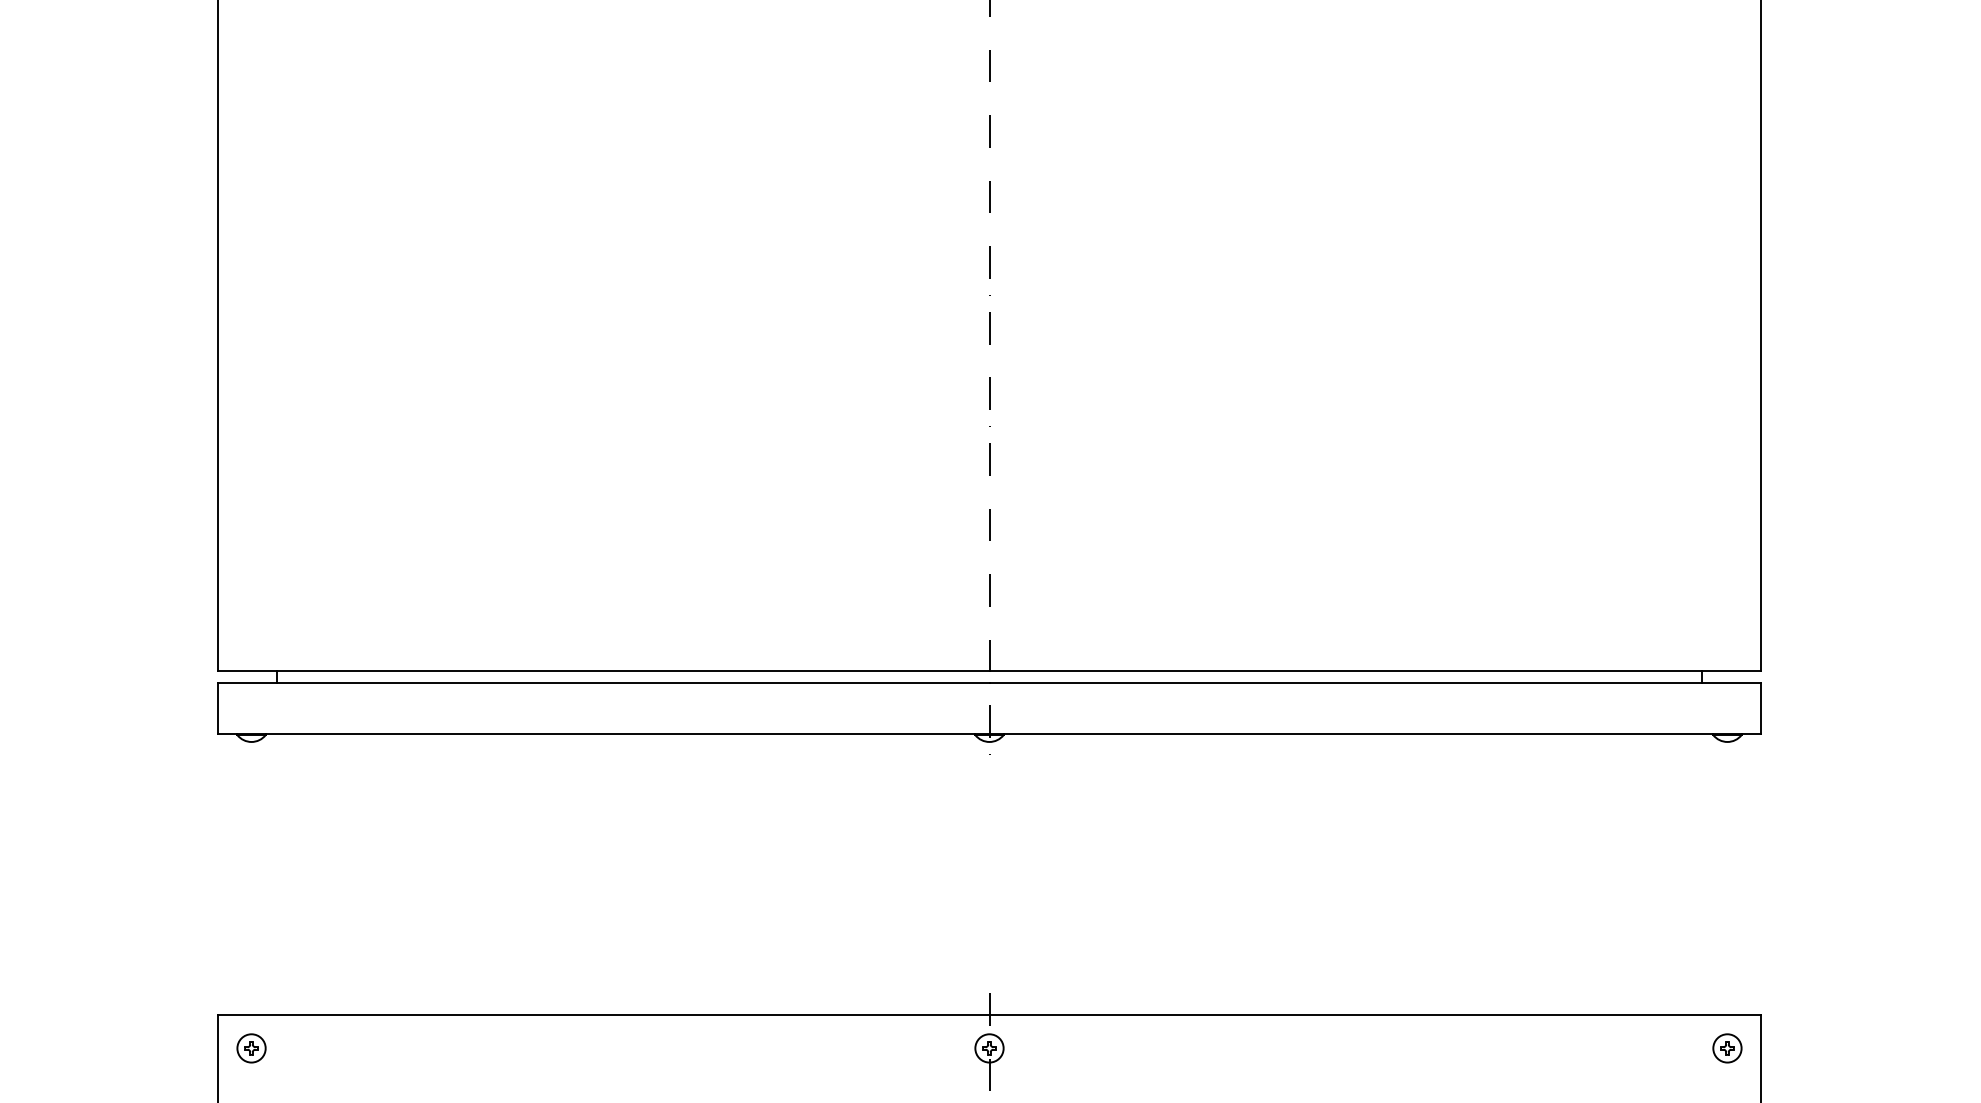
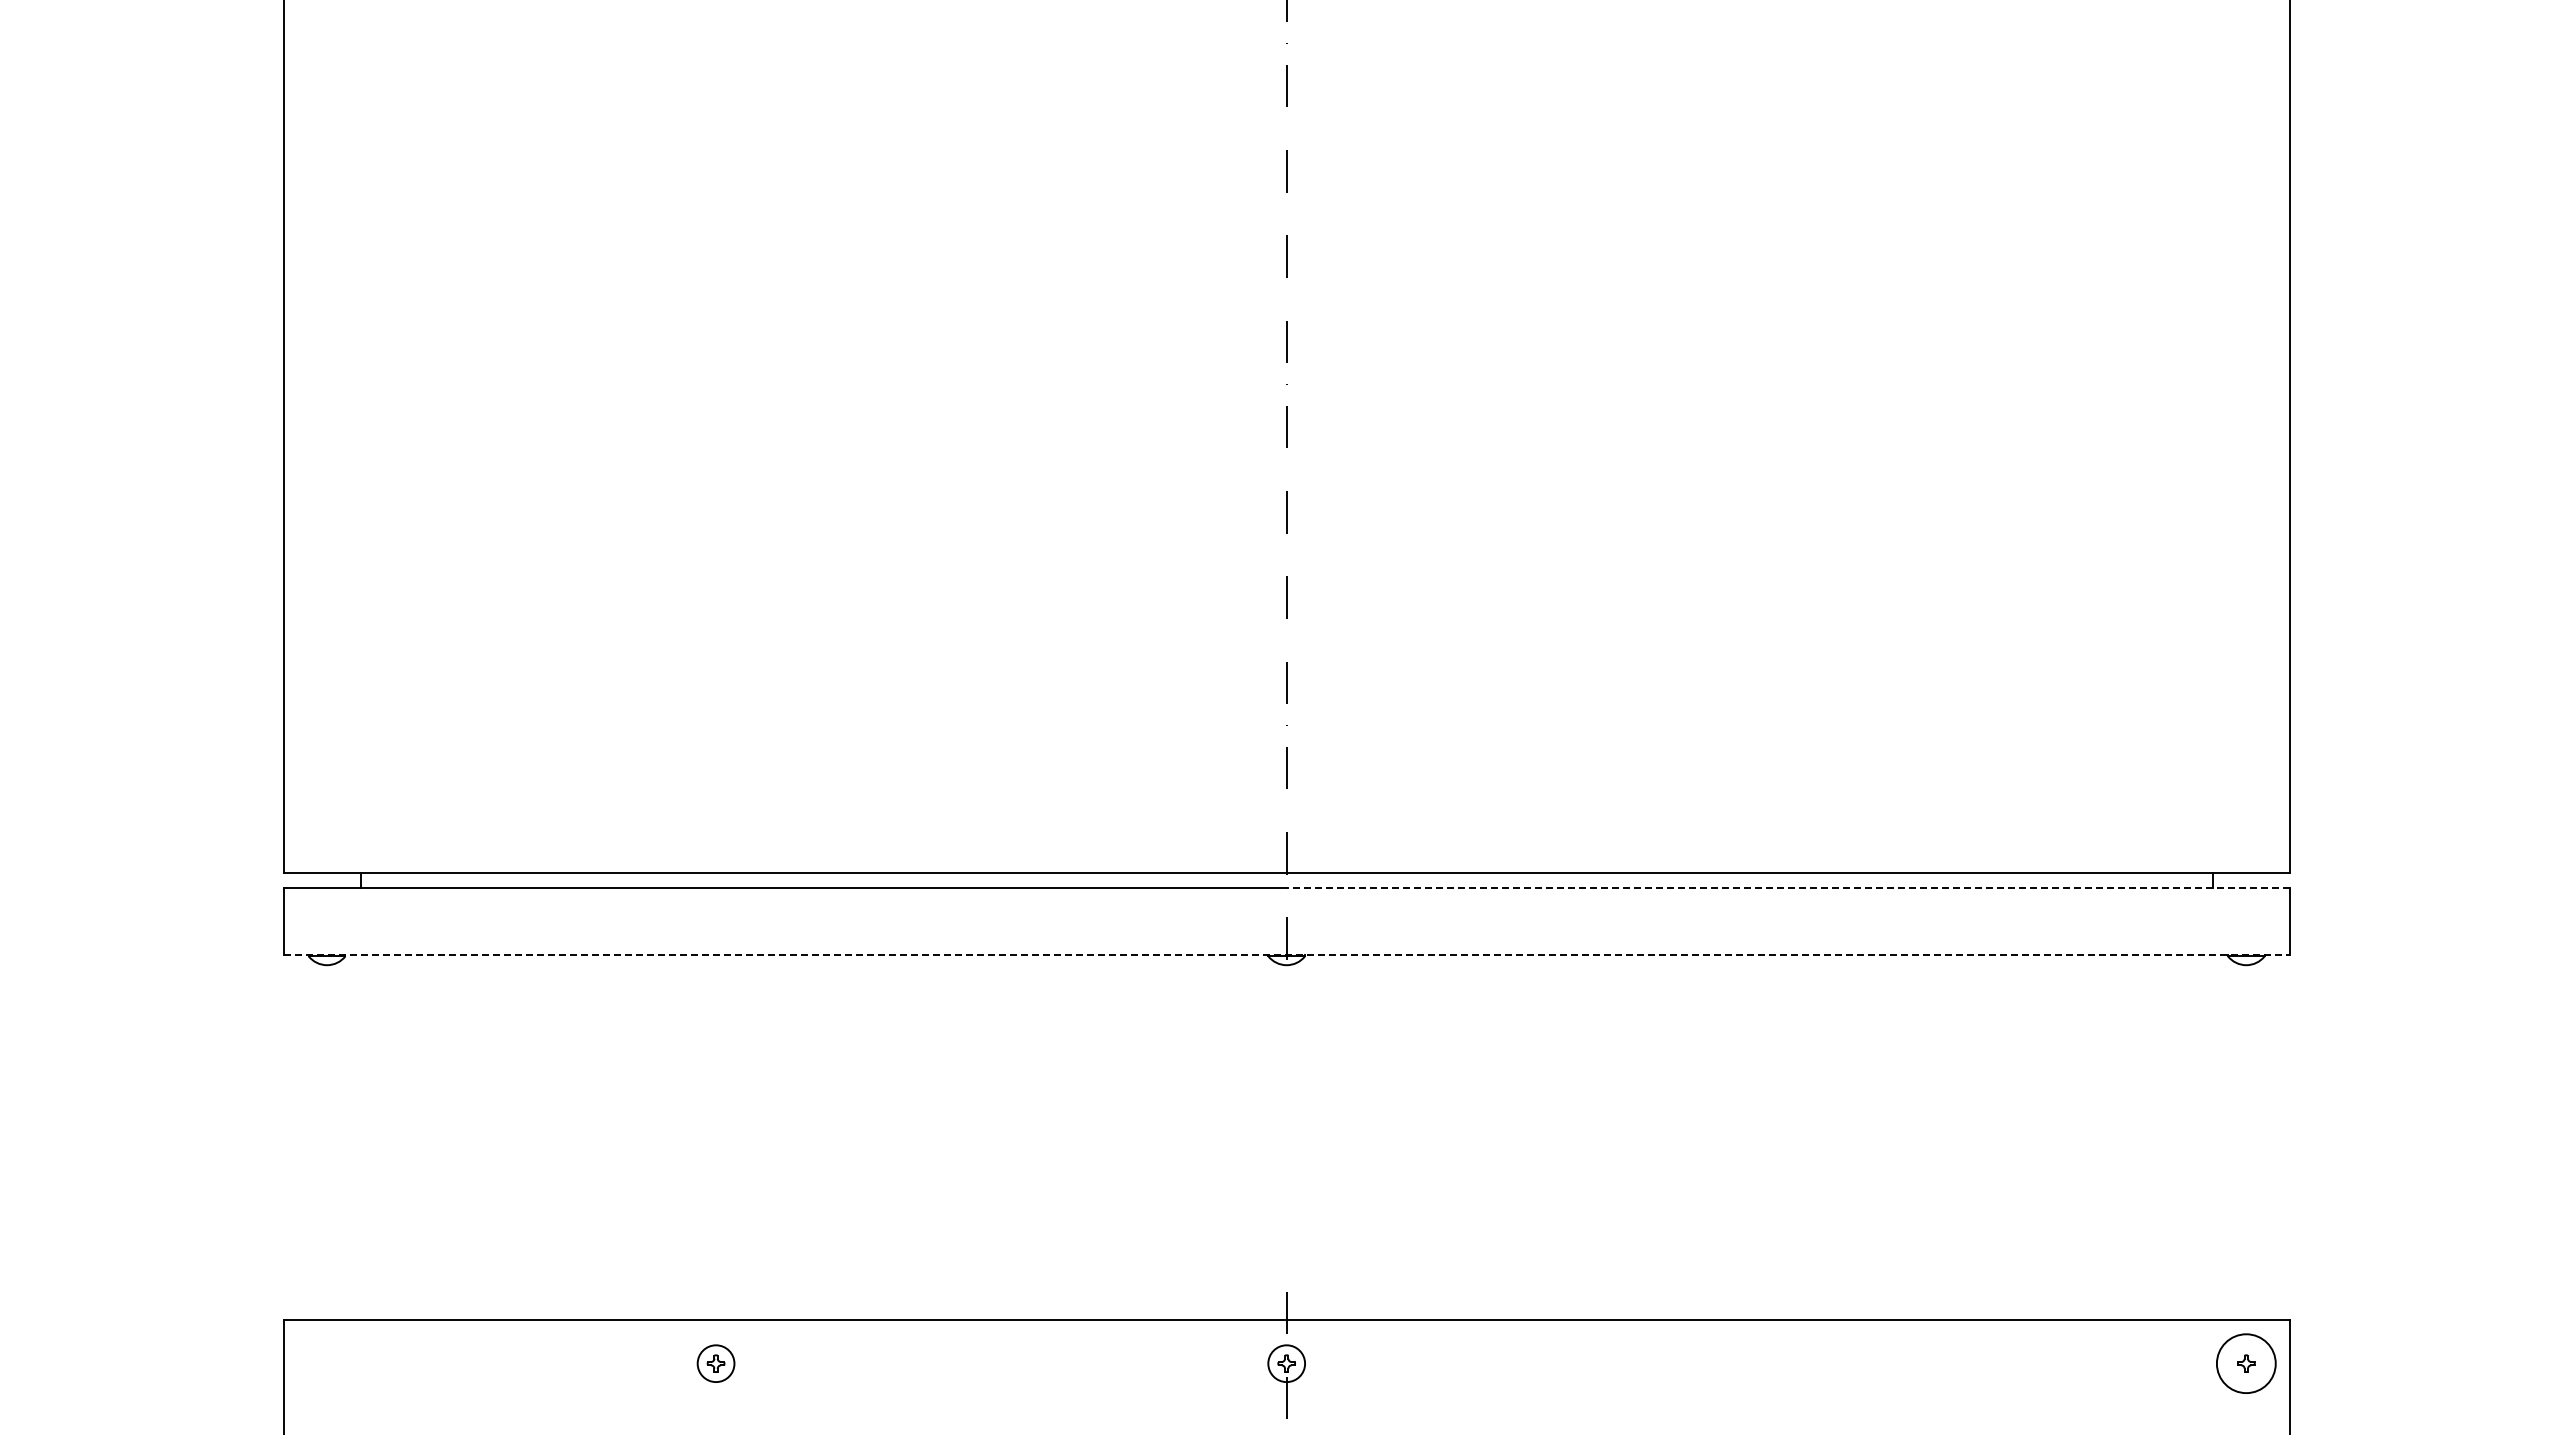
line: (1375, 682) -> (1788, 888), solid -> dashed
line: (990, 734) -> (1287, 955), solid -> dashed
part: (251, 1048) -> (715, 1363), moved
circle: (1726, 1048) -> (2245, 1363), size x1.6

